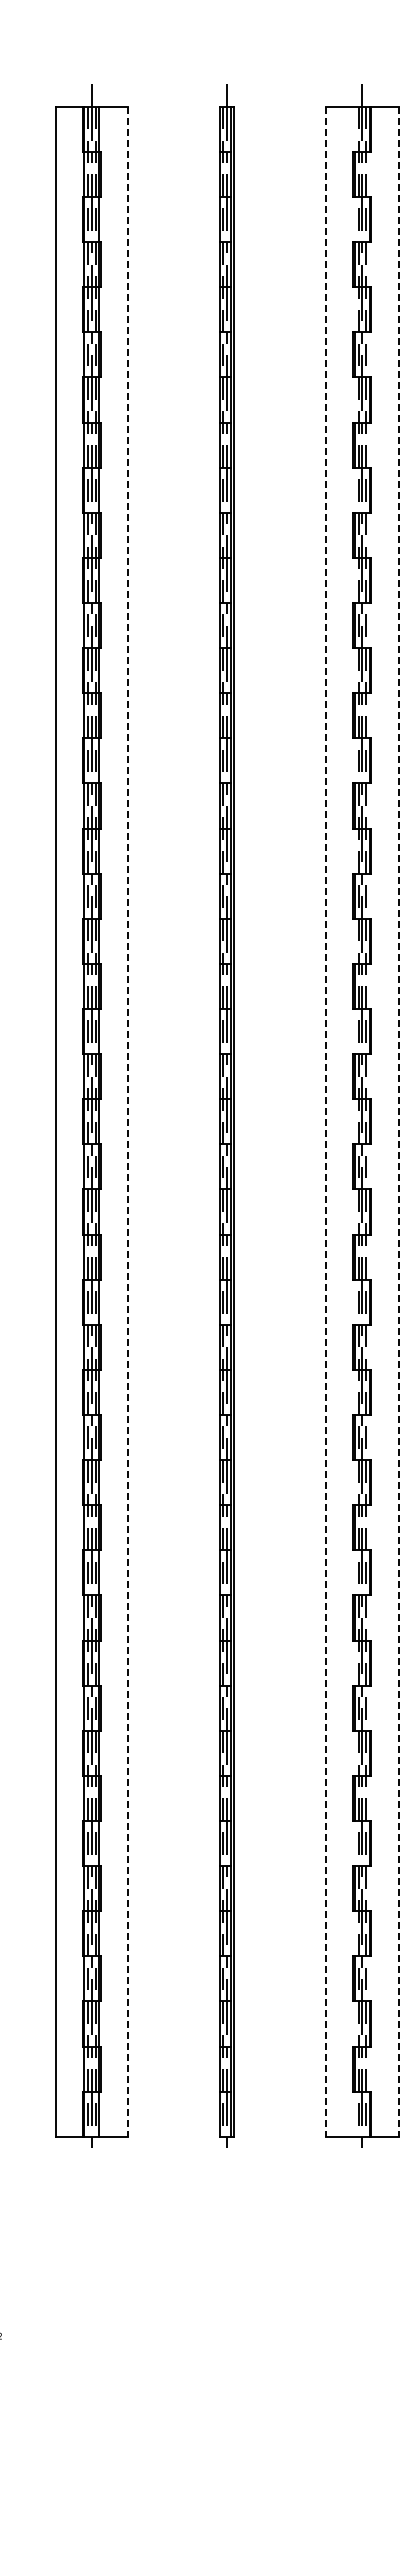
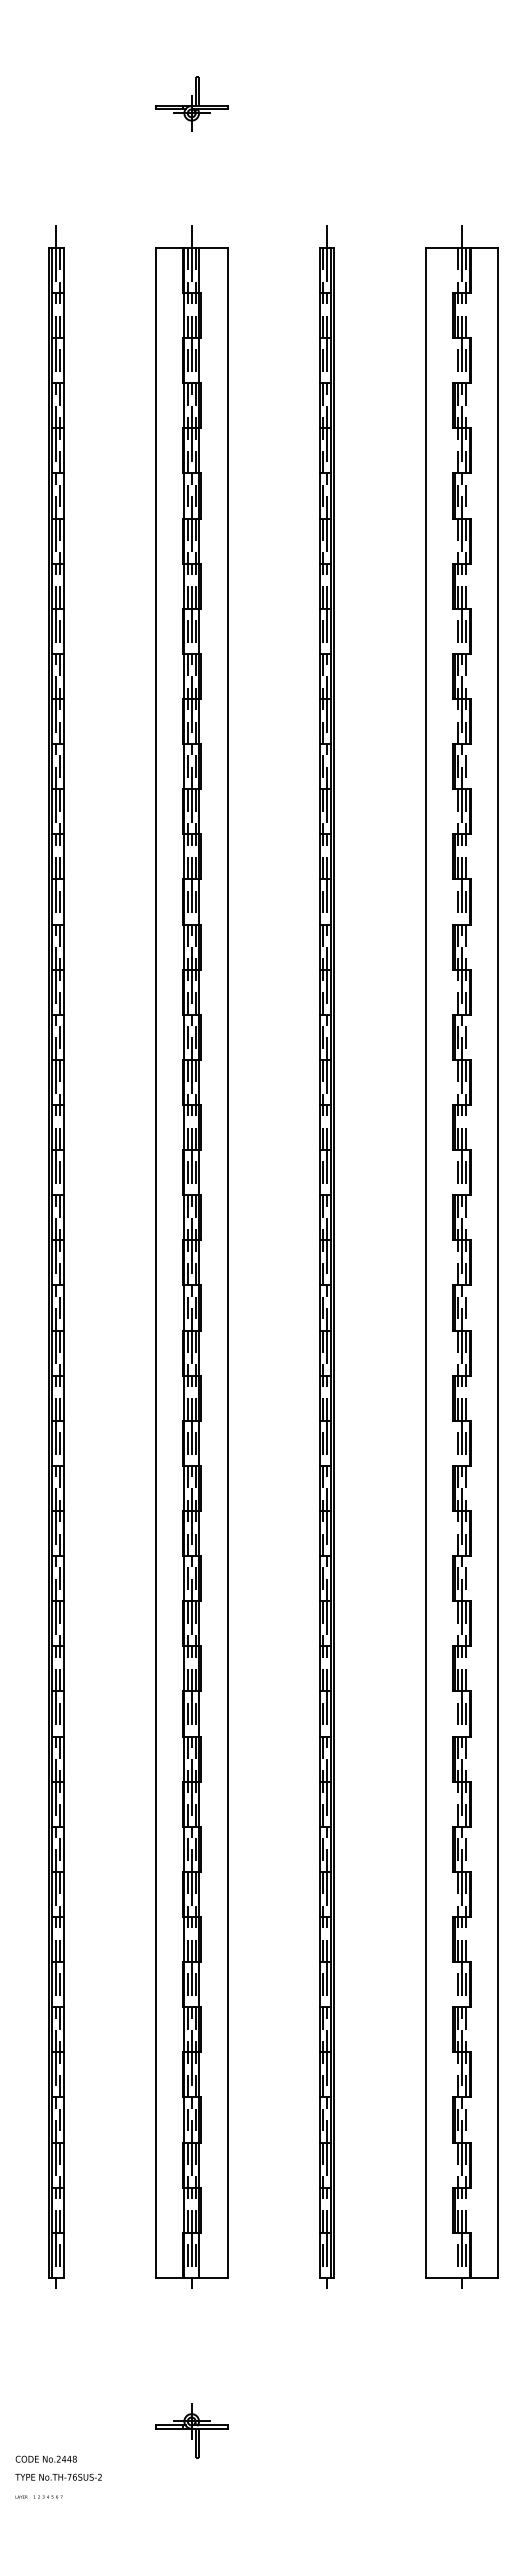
line: (127, 1121) -> (227, 1262), dashed -> solid
line: (326, 1121) -> (426, 1262), dashed -> solid
line: (398, 1121) -> (498, 1262), dashed -> solid
part: (91, 2289) -> (191, 2430), added

